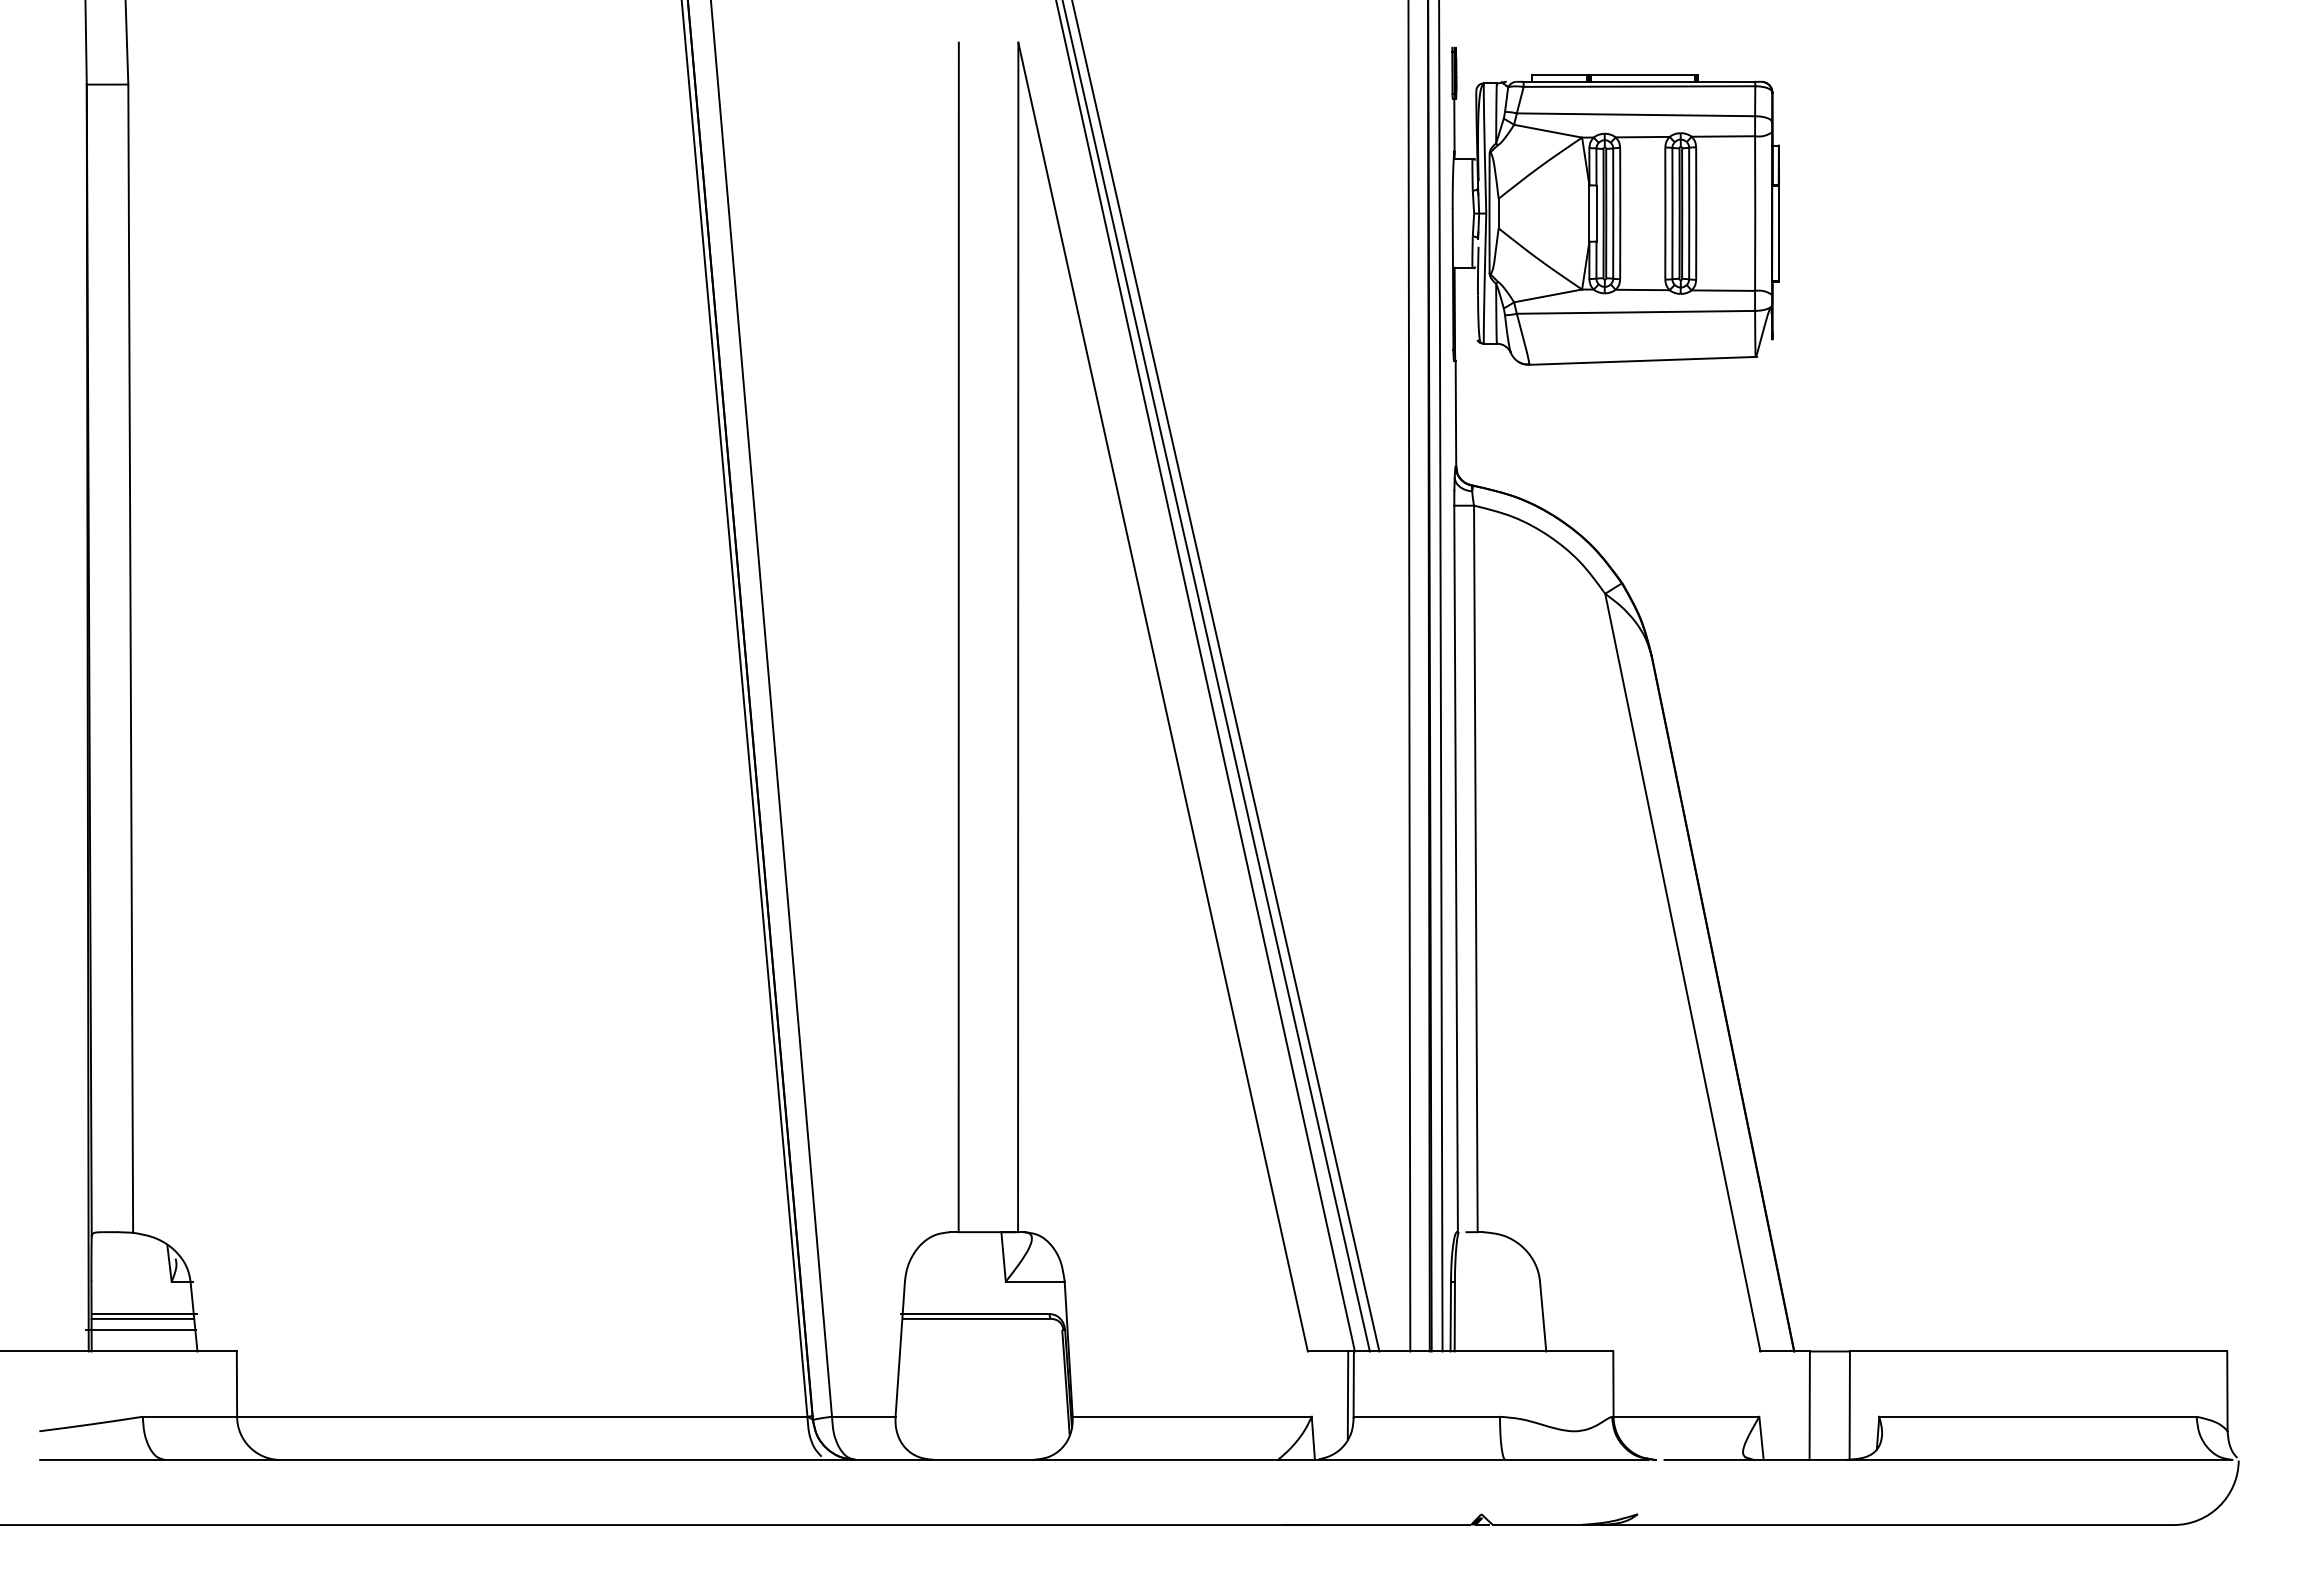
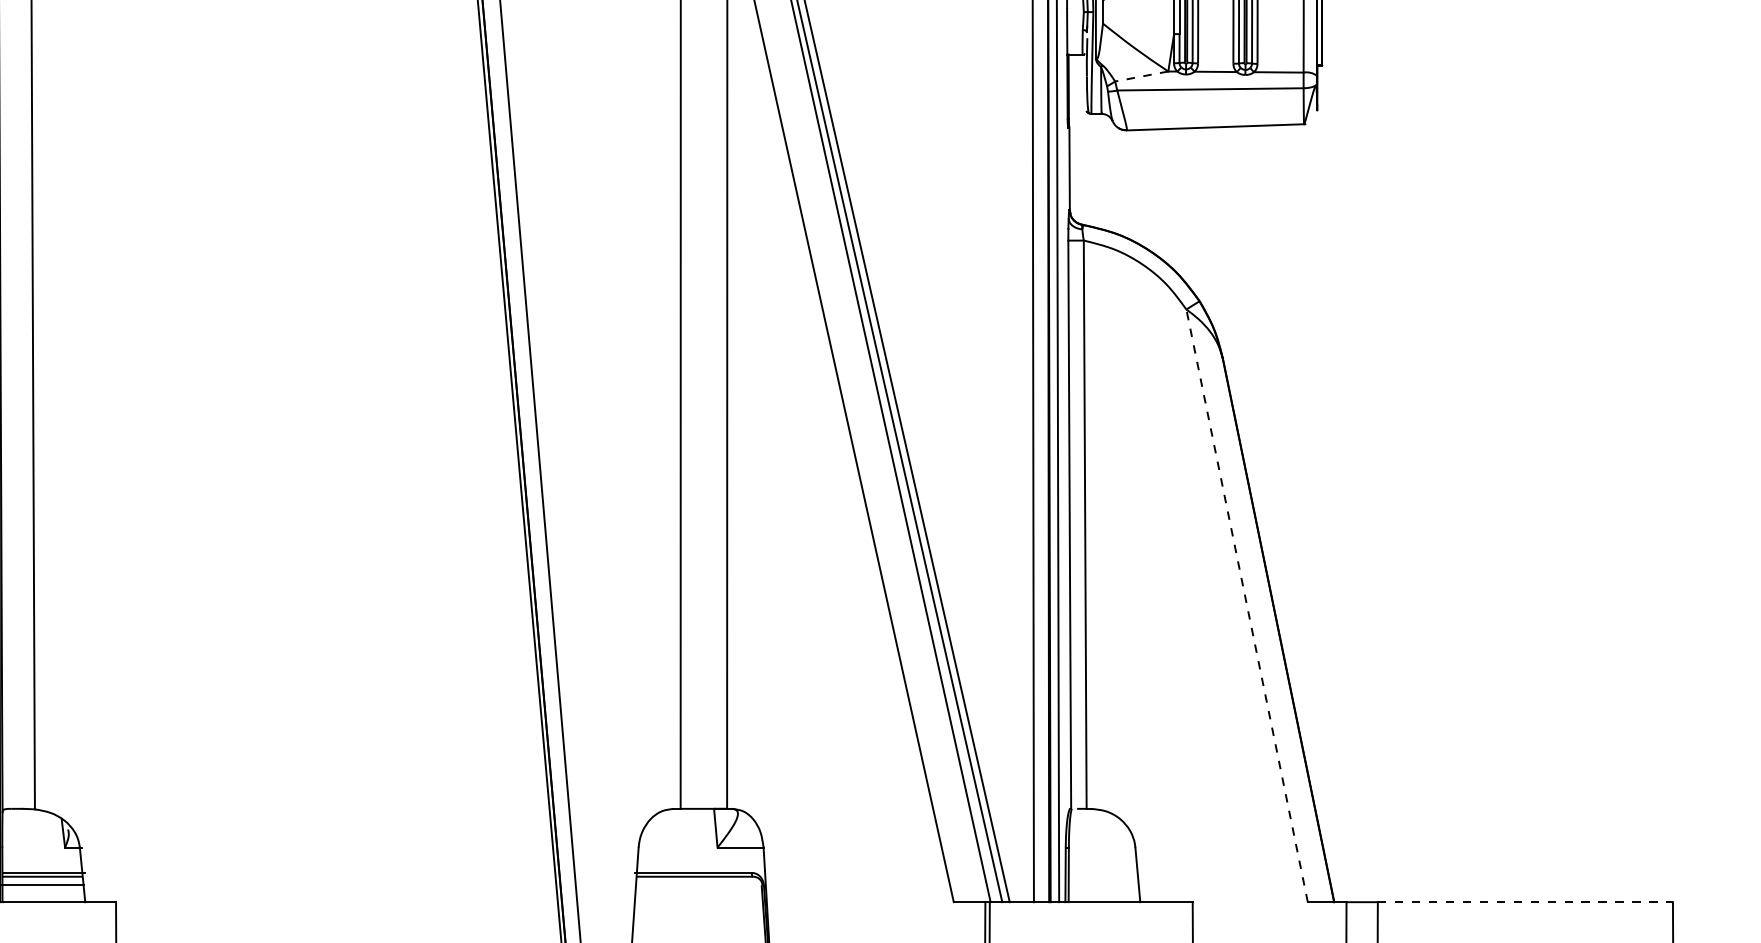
line: (1548, 295) -> (1142, 76), solid -> dashed
line: (1682, 972) -> (1246, 605), solid -> dashed
line: (2038, 1351) -> (1525, 902), solid -> dashed

